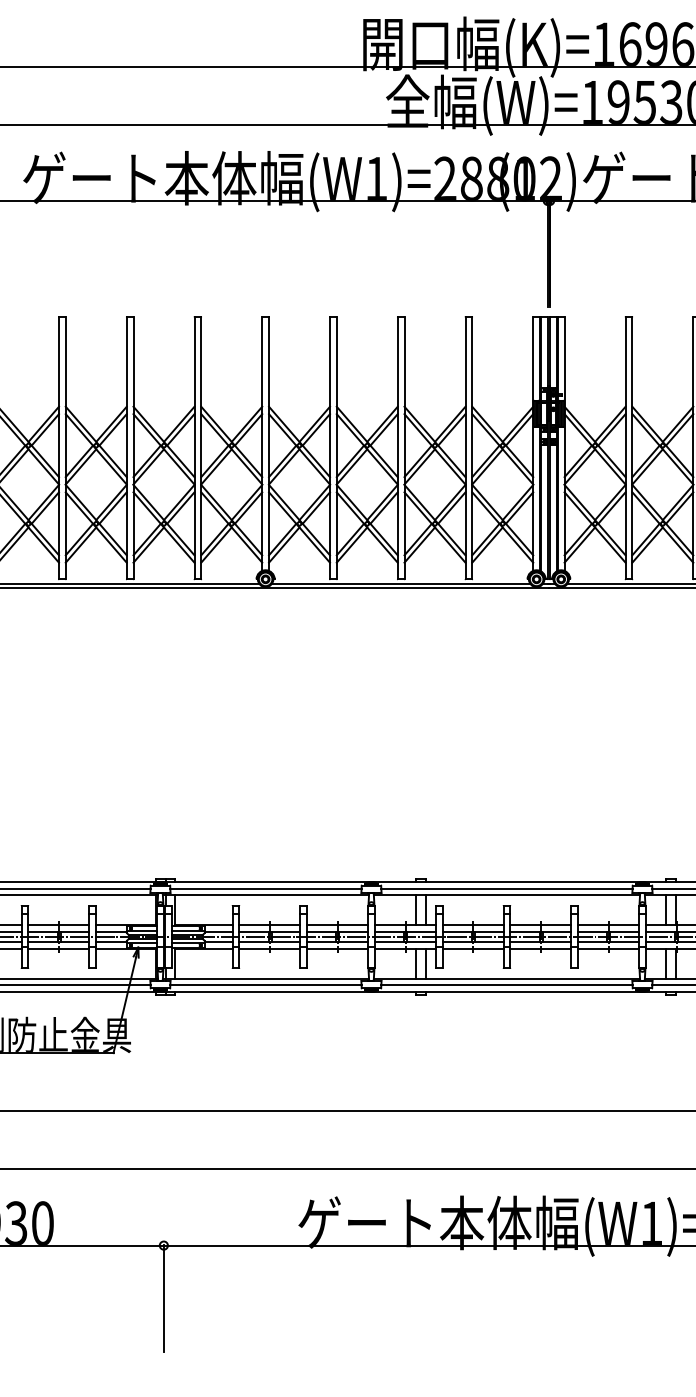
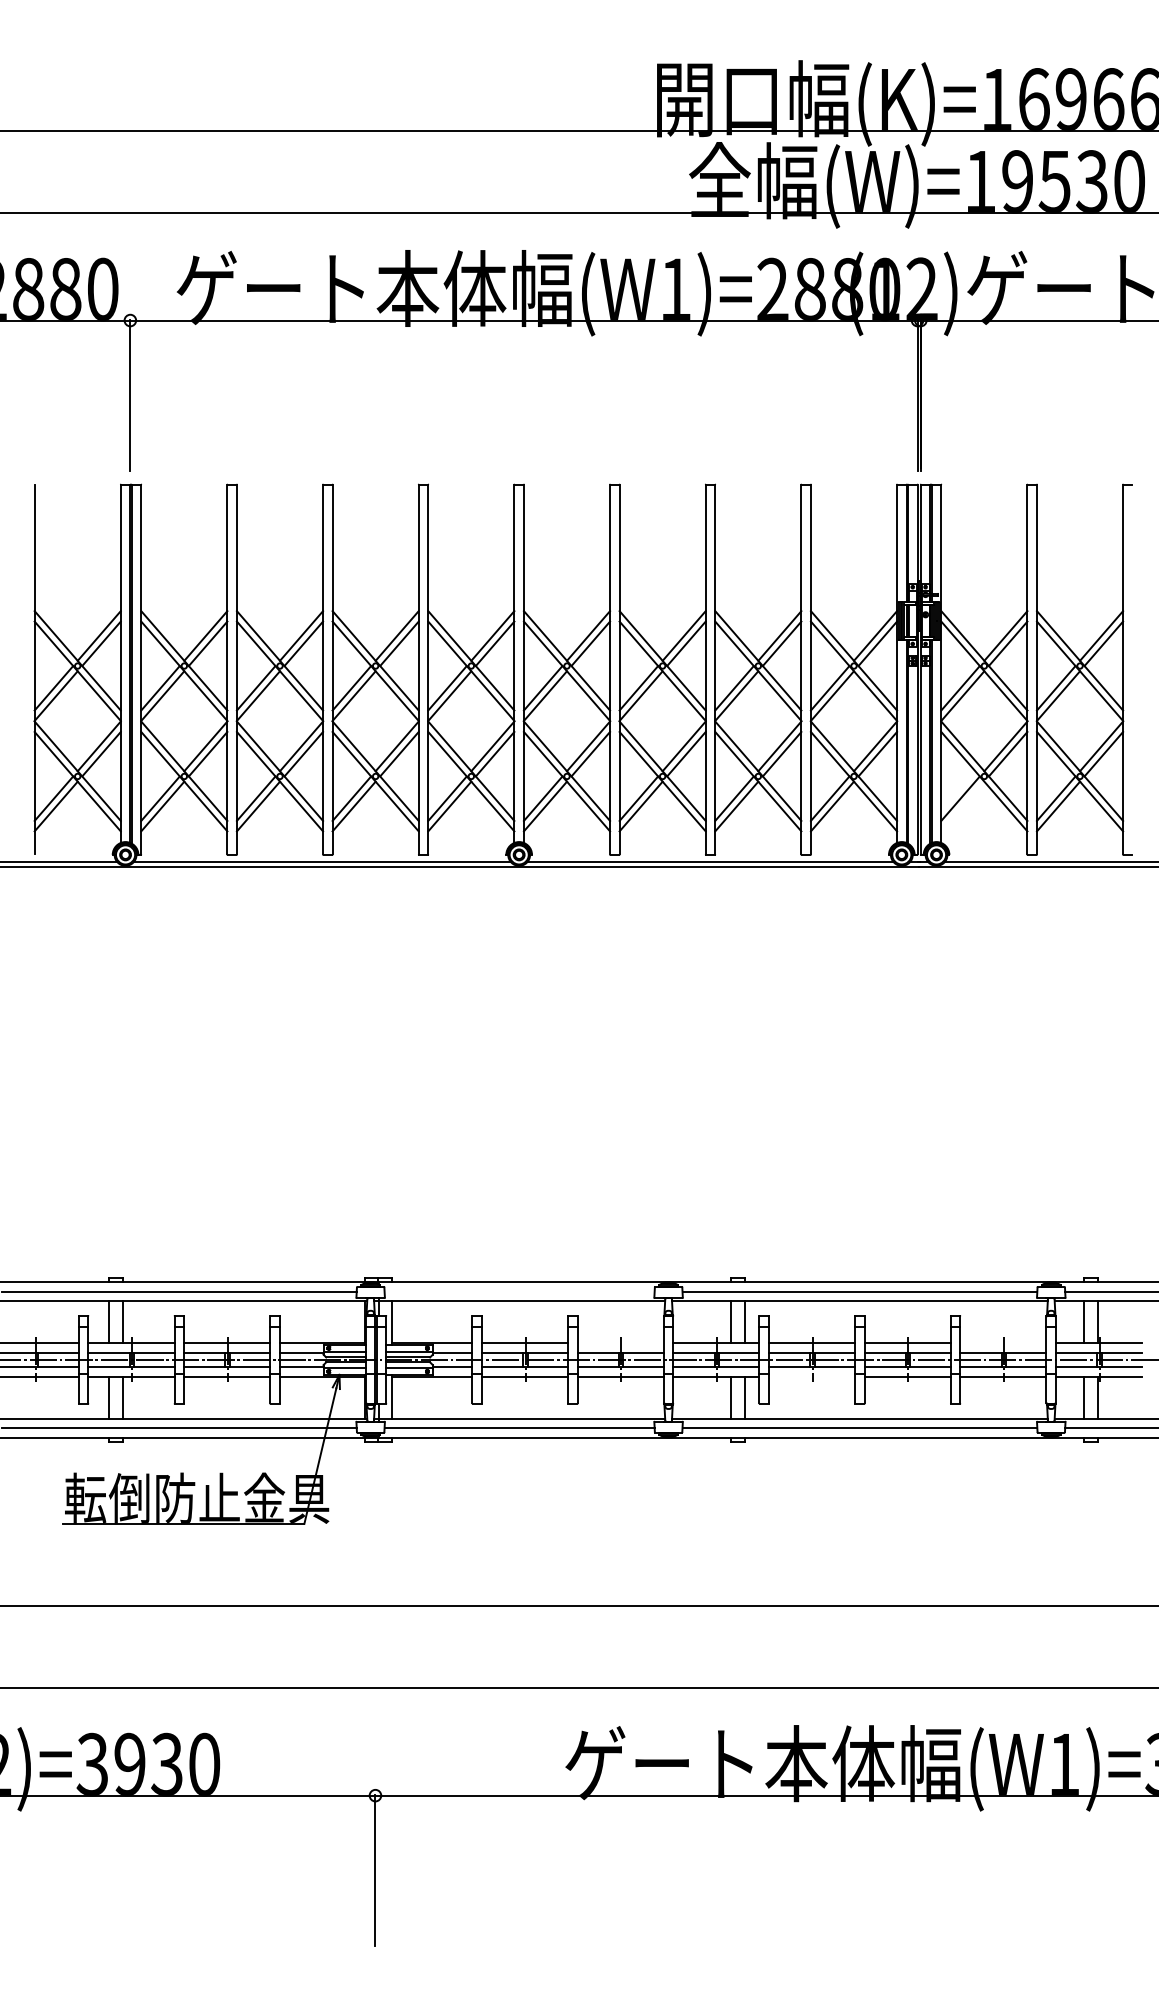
line: (579, 545) -> (962, 806), removed
line: (265, 888) -> (519, 1291), removed
line: (337, 925) -> (620, 1343), removed
line: (608, 925) -> (1003, 1343), removed
line: (473, 948) -> (812, 1376), removed

